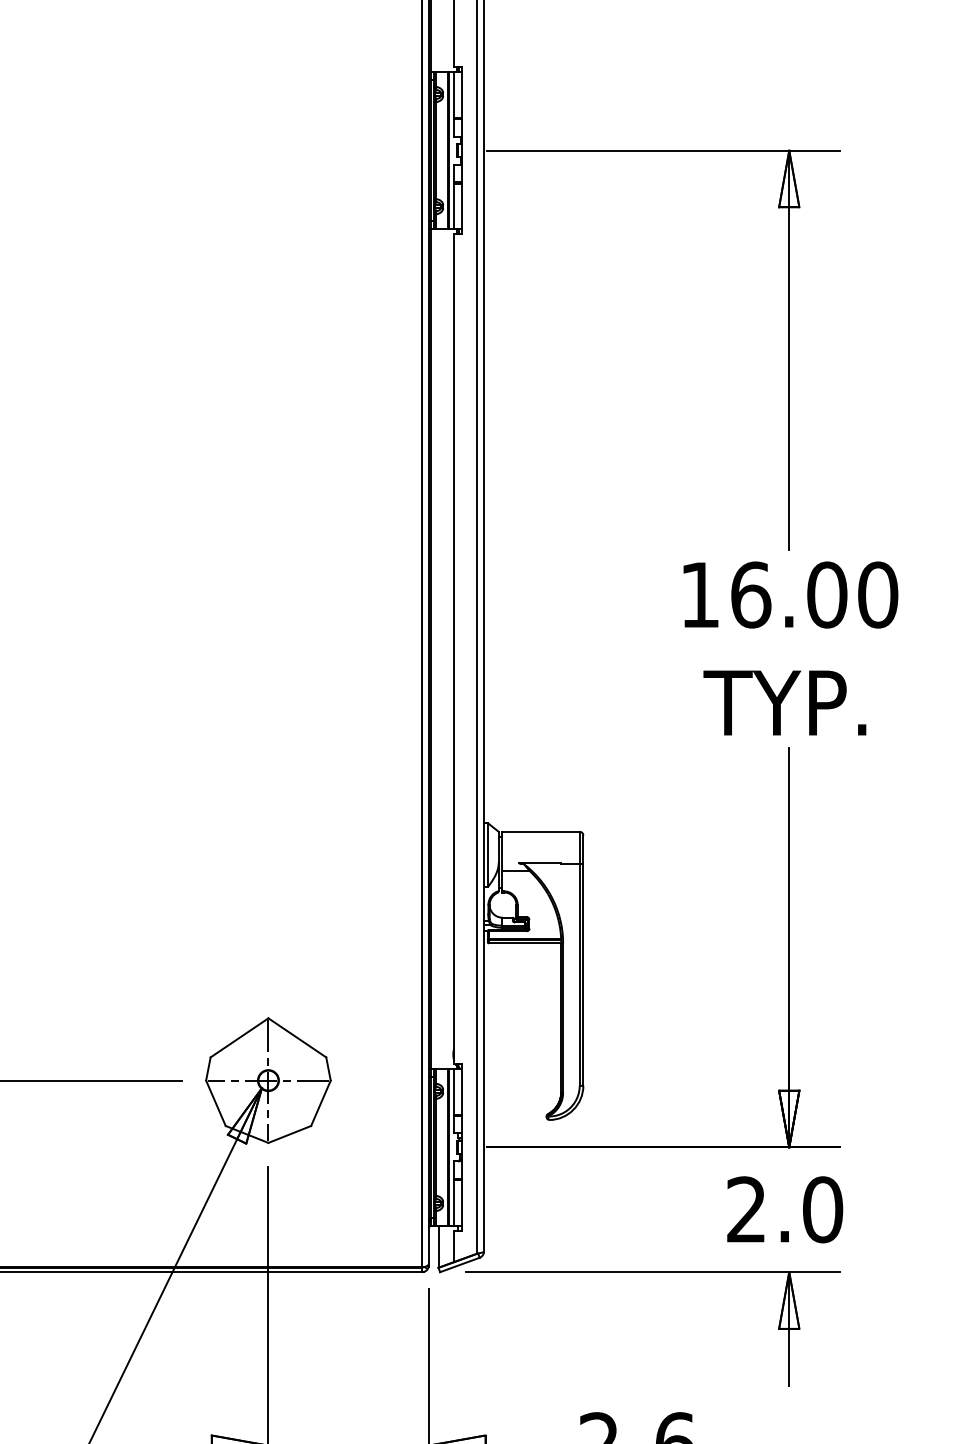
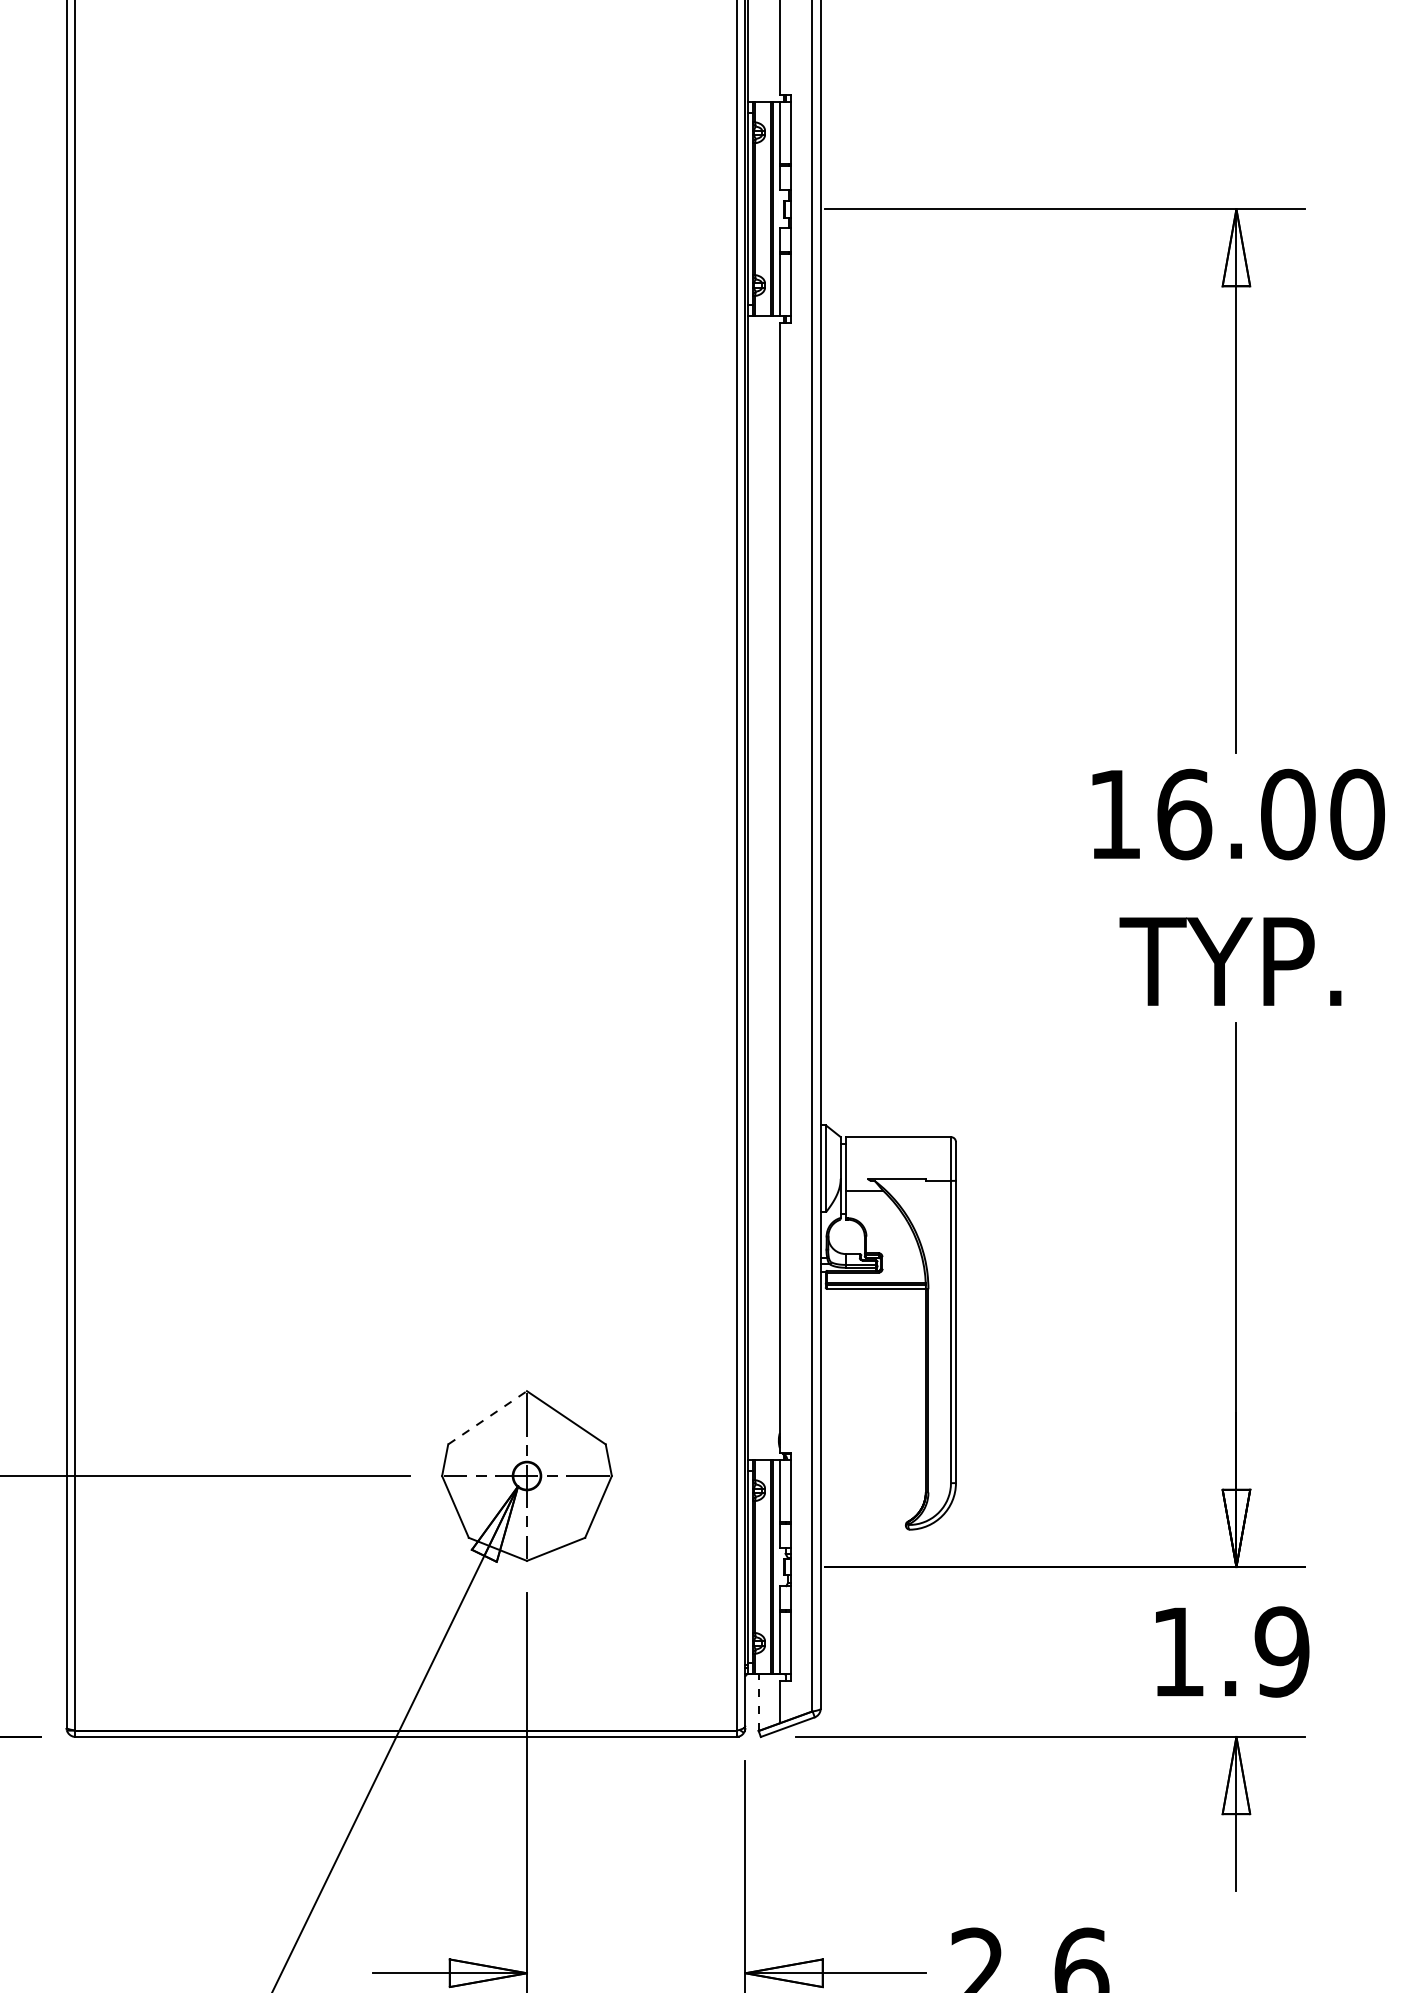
line: (239, 1037) -> (487, 1417), solid -> dashed
text: (784, 1209) -> (1230, 1651), 2.0 -> 1.9
line: (438, 1246) -> (758, 1702), solid -> dashed

